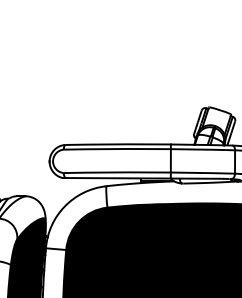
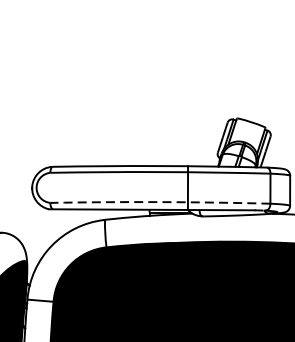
arc: (149, 172) -> (160, 202), solid -> dashed

